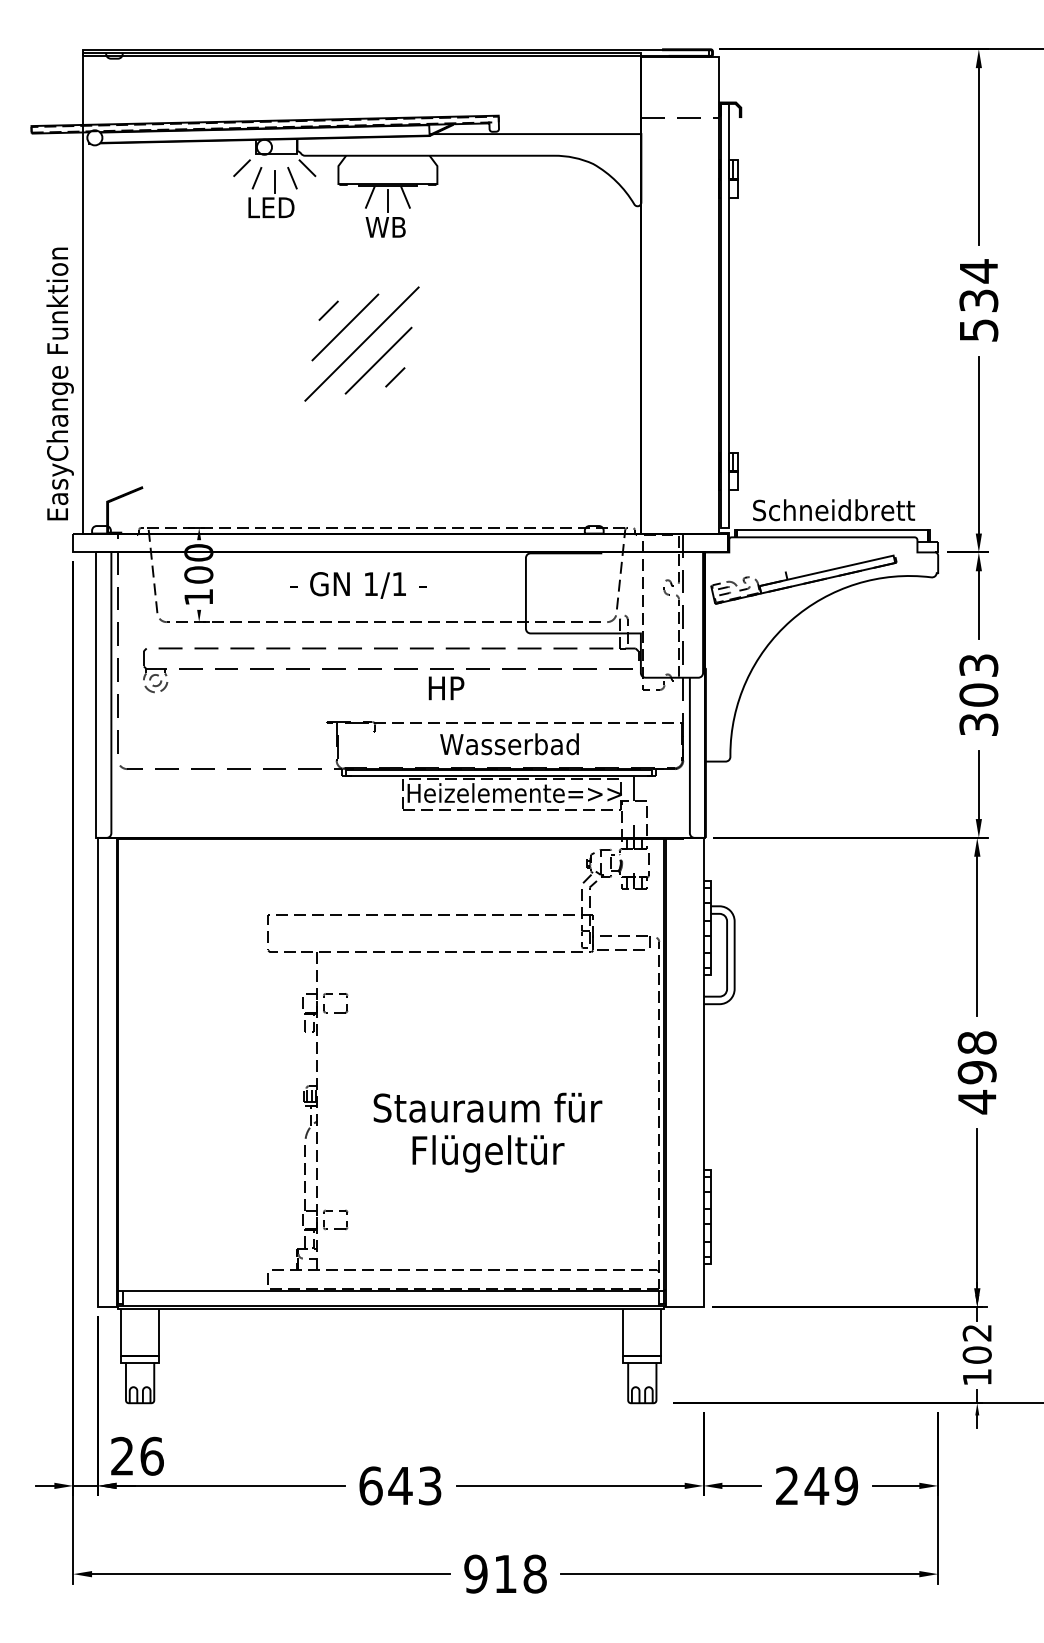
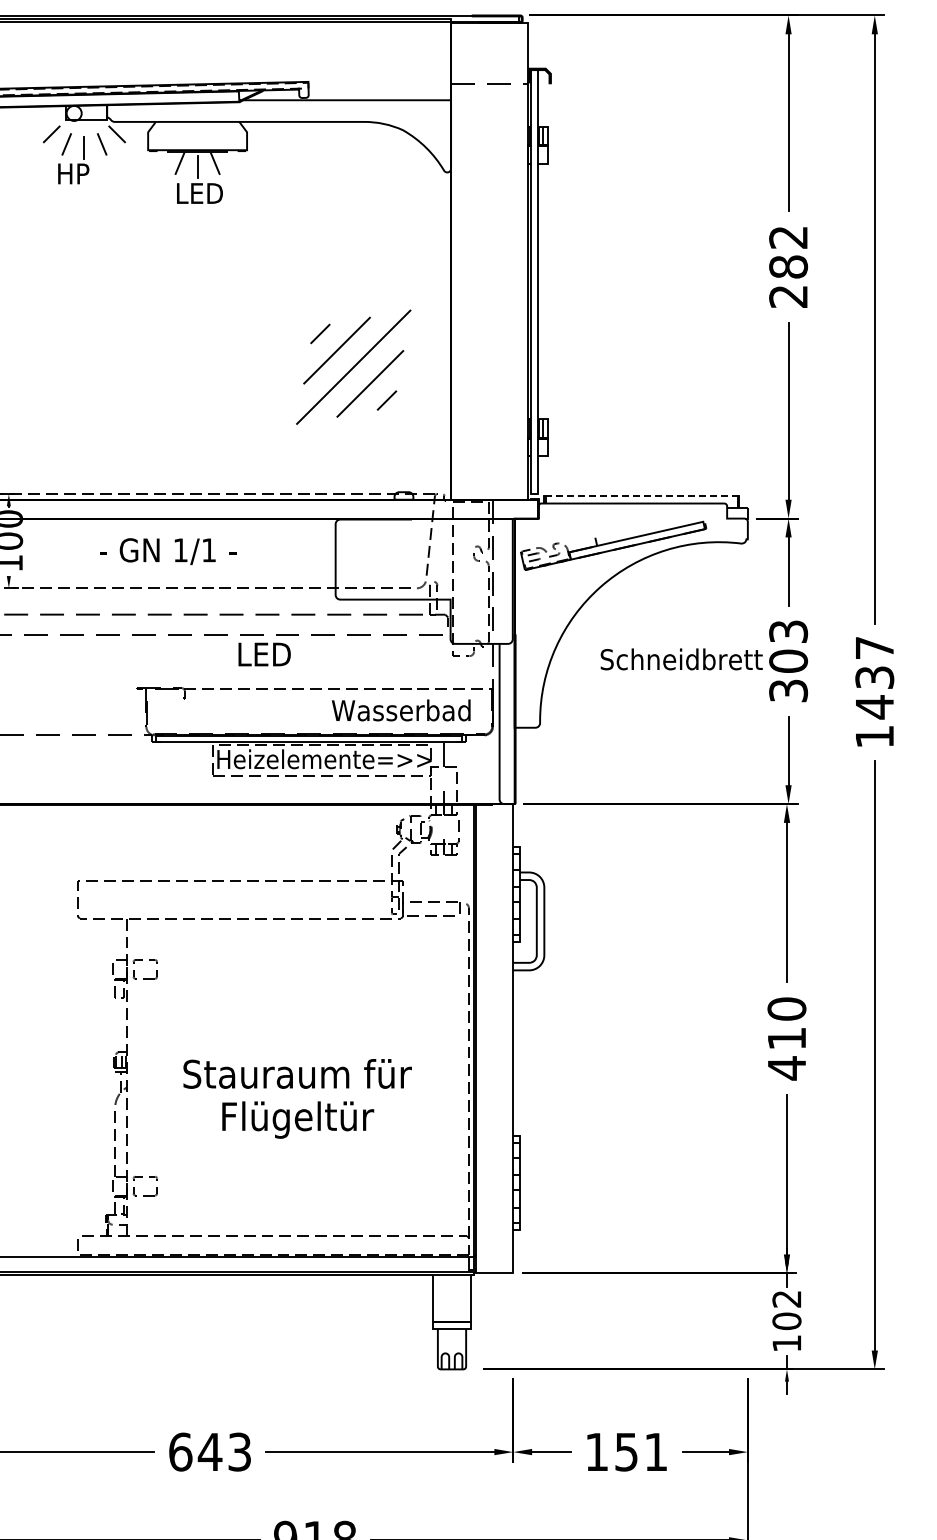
text: (272, 207) -> (82, 173), LED -> HP
text: (389, 227) -> (199, 193), WB -> LED
text: (978, 300) -> (788, 266), 534 -> 282
part: (361, 343) -> (353, 366), moved
text: (834, 510) -> (682, 659), moved
line: (834, 529) -> (644, 495), solid -> dashed
text: (456, 688) -> (266, 654), HP -> LED
text: (509, 744) -> (401, 710), moved
text: (976, 1057) -> (786, 1023), 498 -> 410
text: (817, 1485) -> (627, 1451), 249 -> 151

